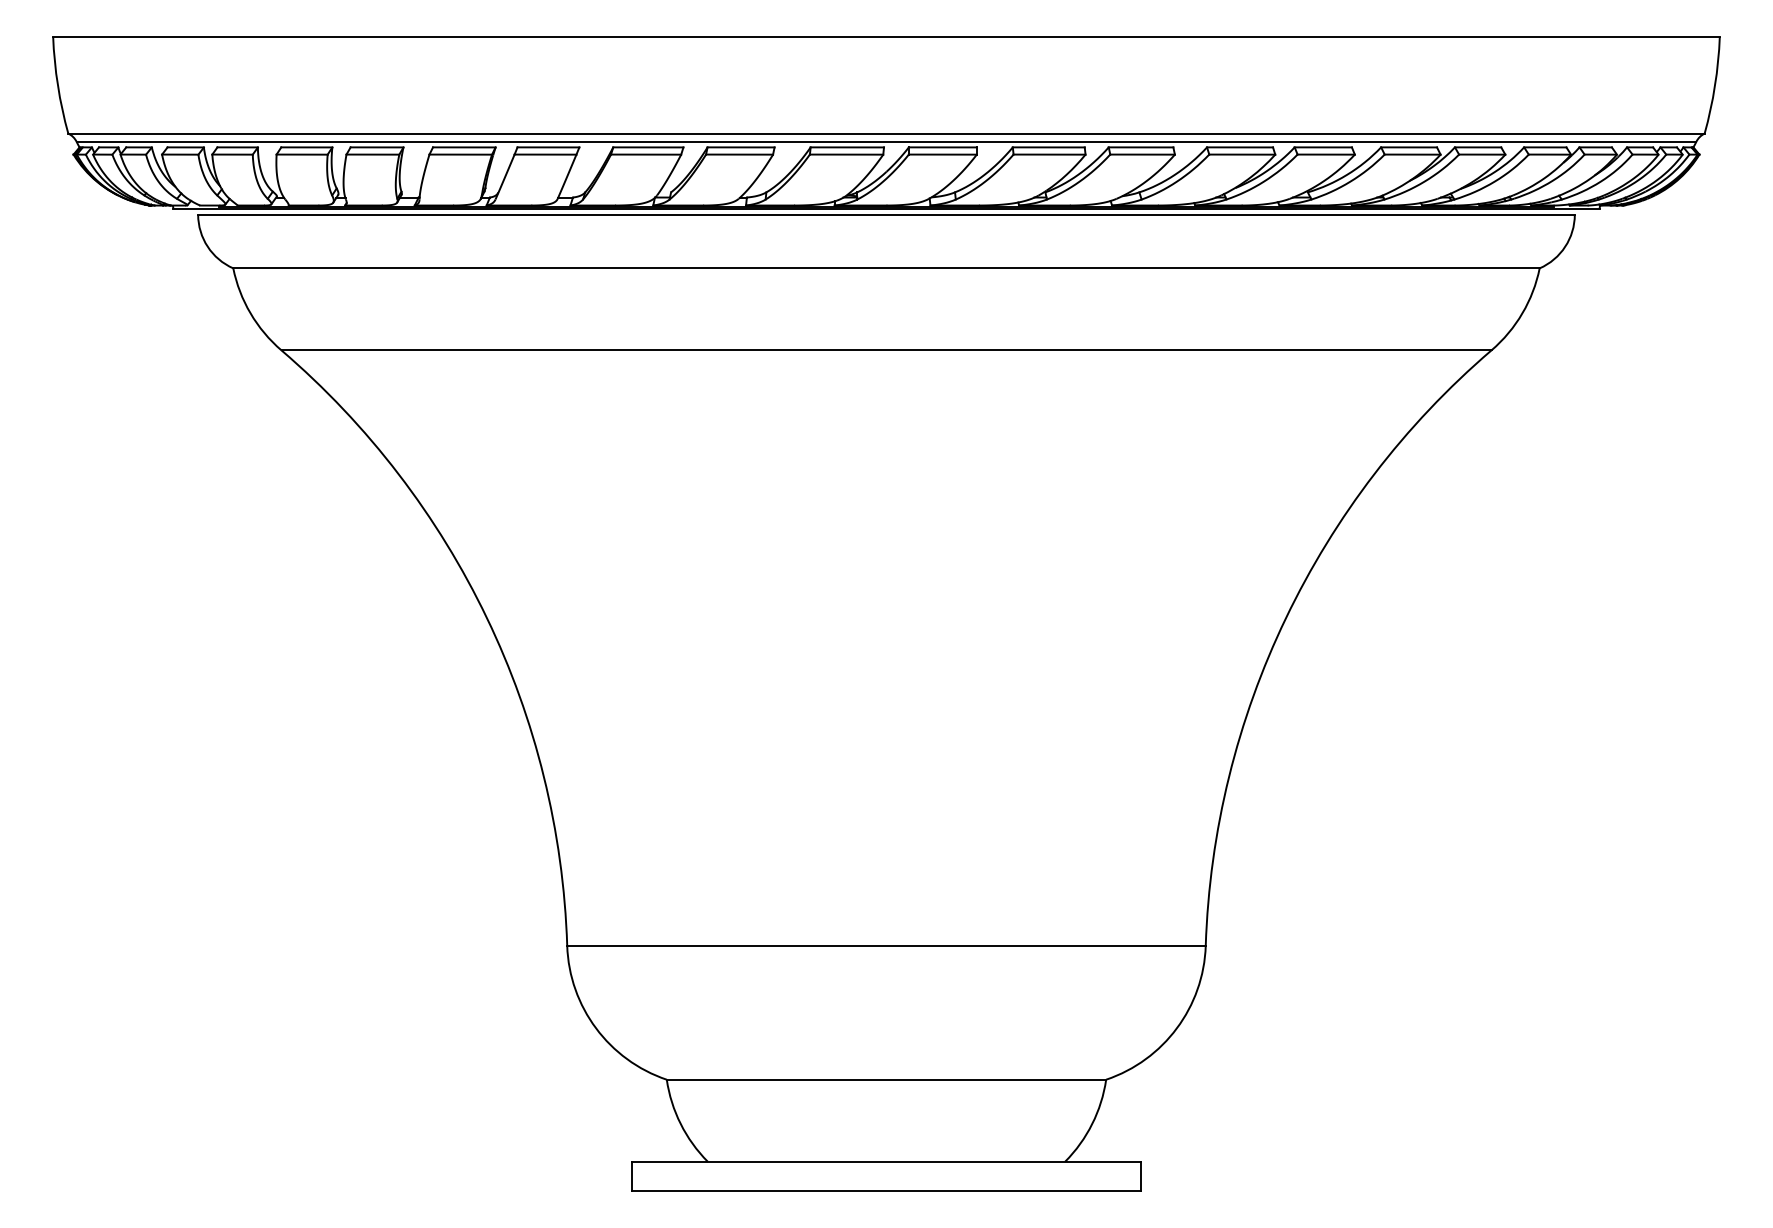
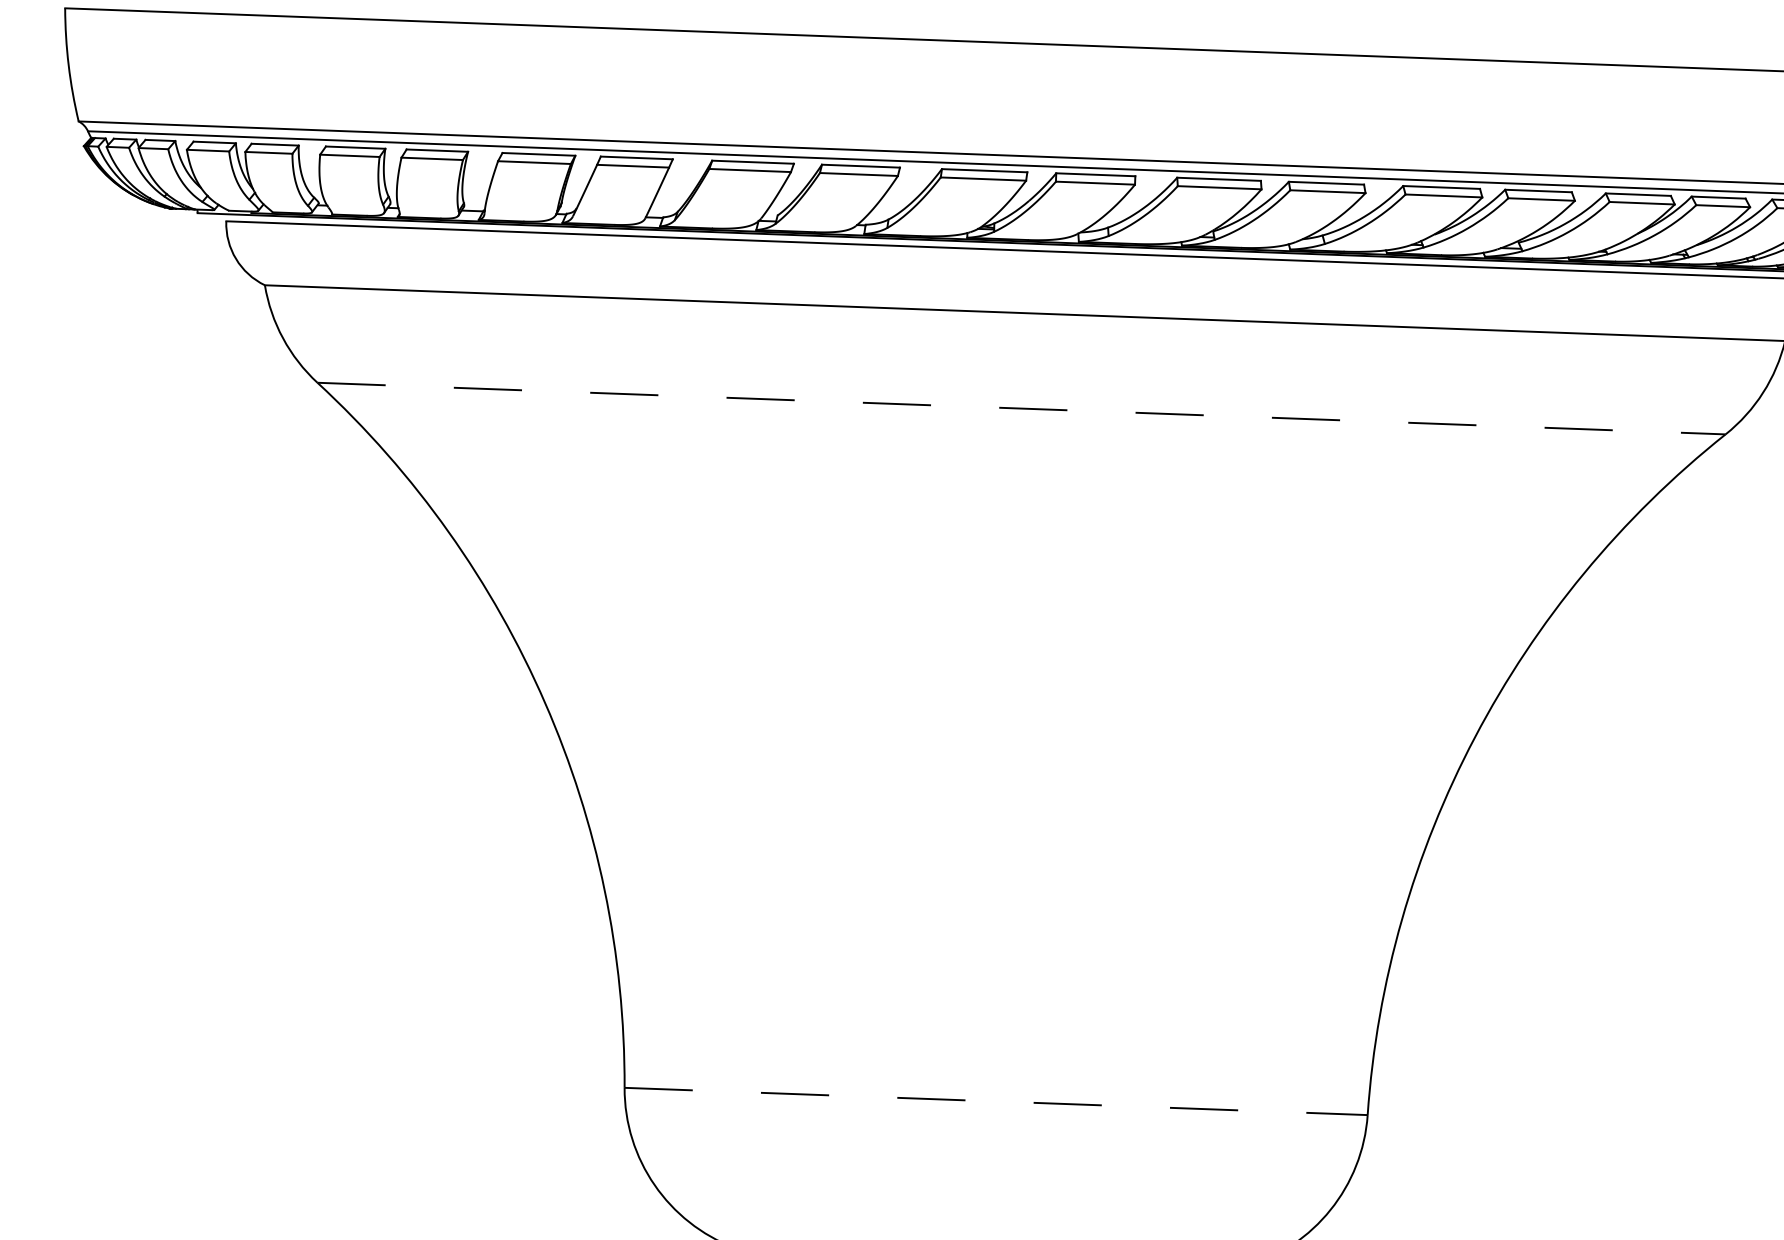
line: (886, 350) -> (1021, 408), solid -> dashed
line: (886, 945) -> (996, 1101), solid -> dashed

